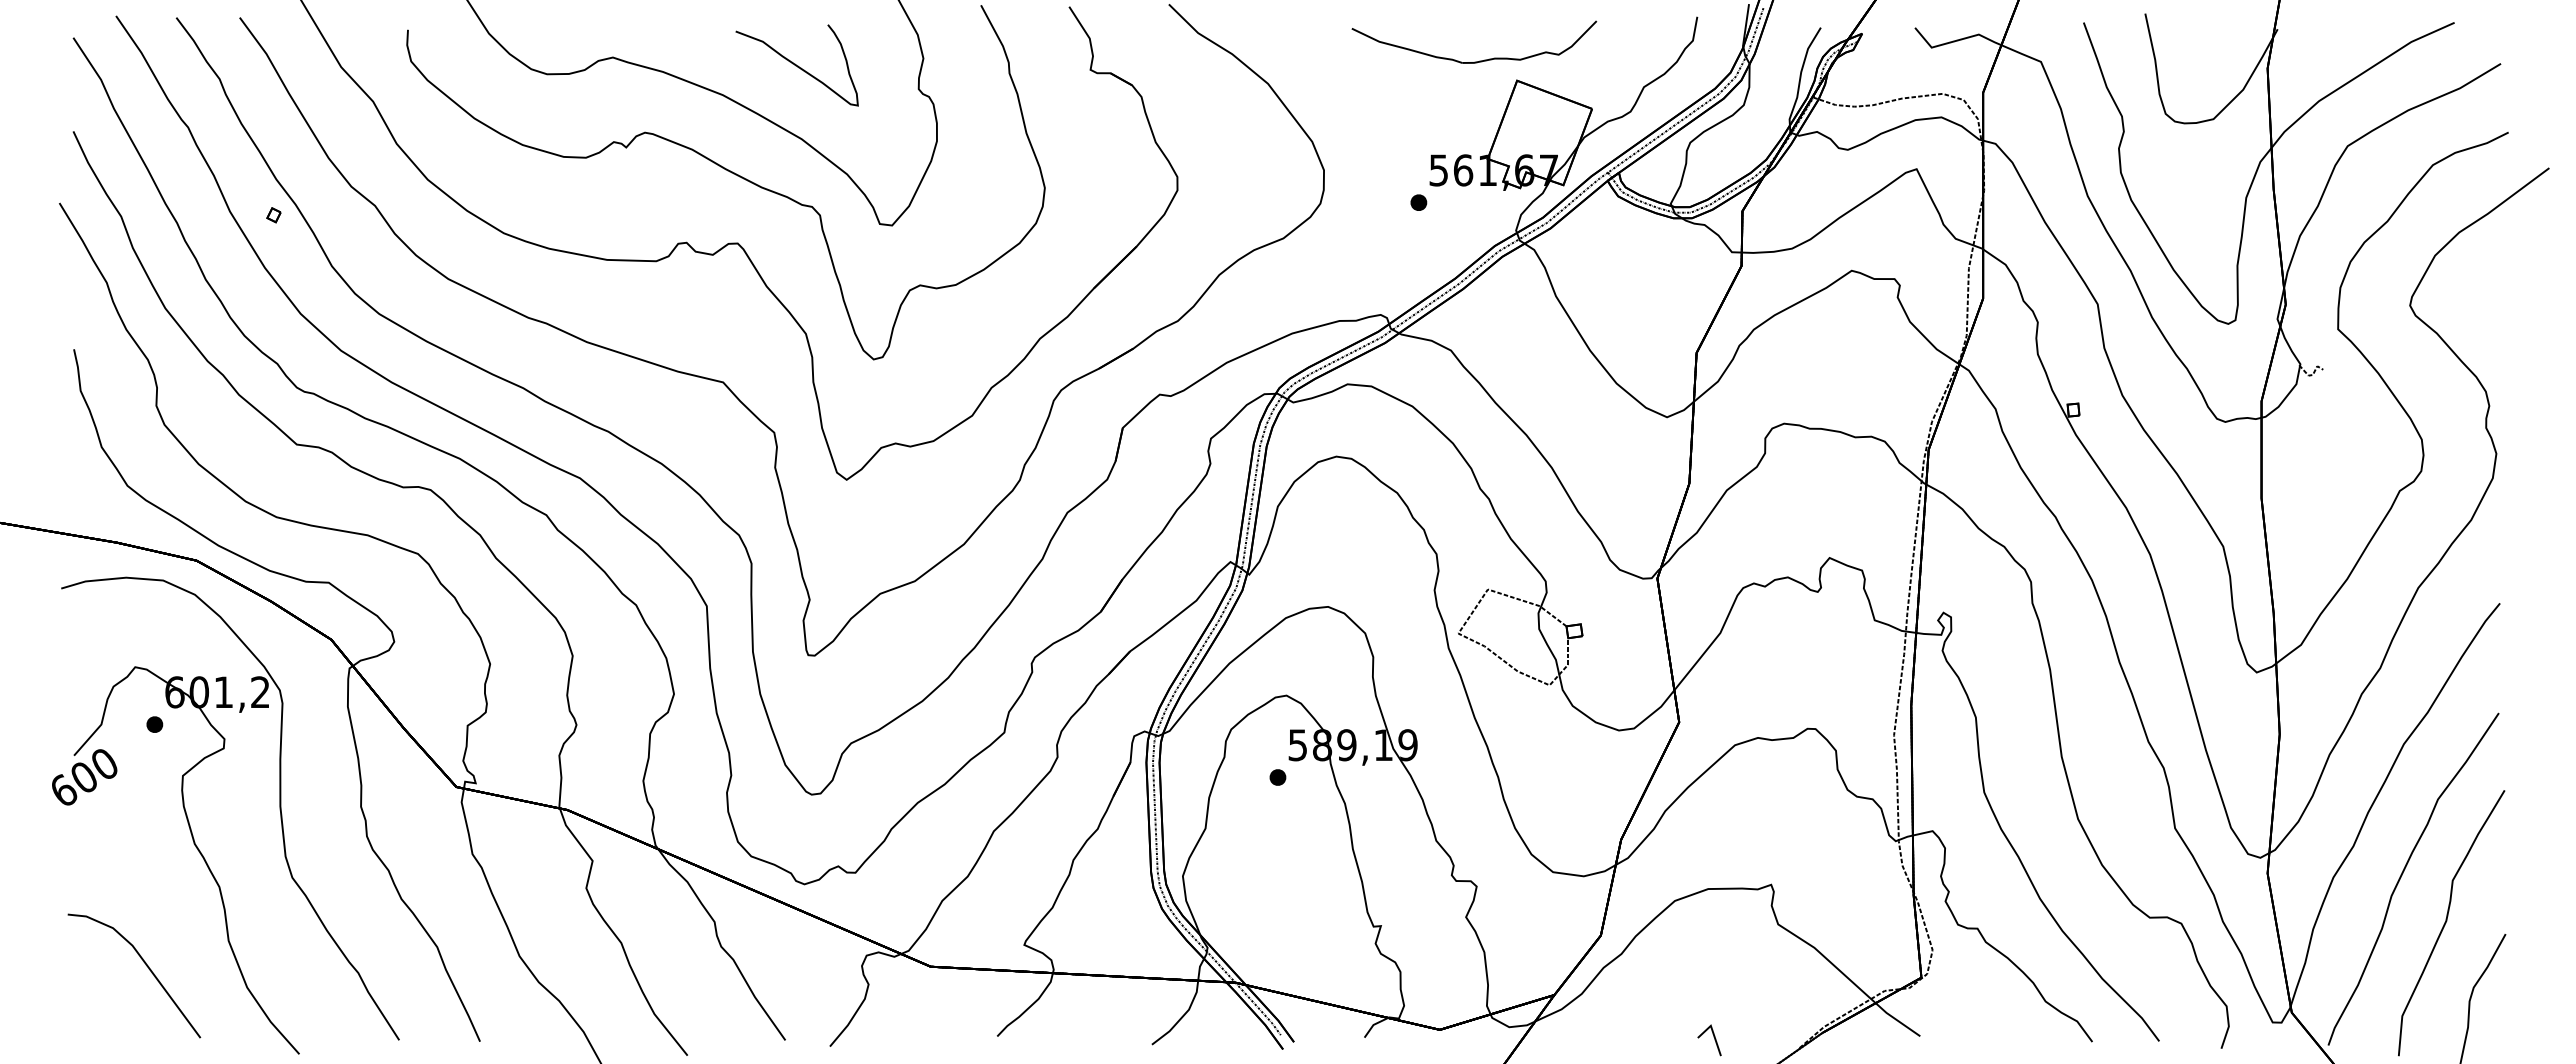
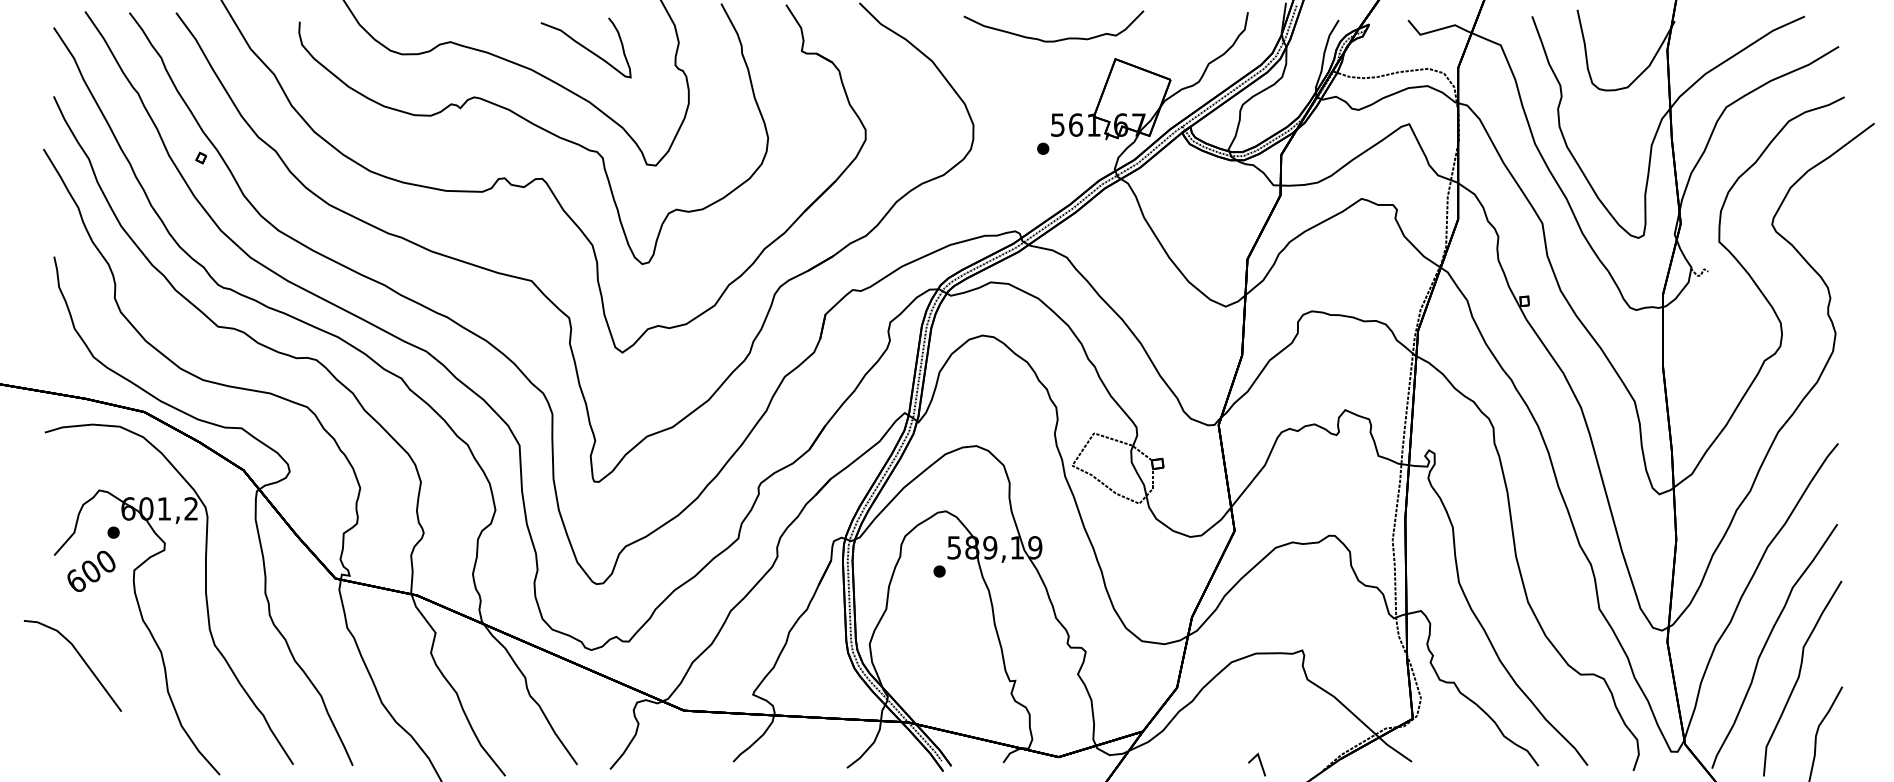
part: (1479, 60) -> (1057, 39), moved
text: (84, 777) -> (91, 571), moved
part: (146, 966) -> (81, 659), moved

